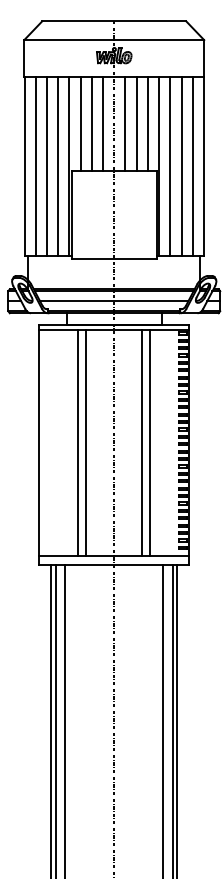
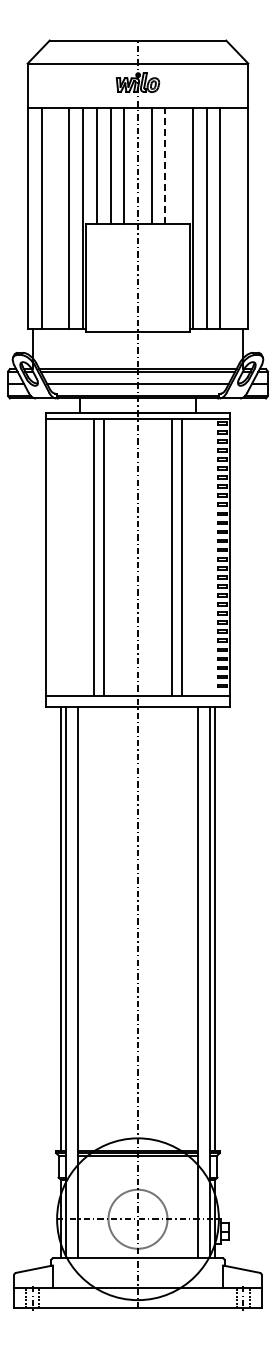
line: (148, 123) -> (179, 165), removed
line: (136, 124) -> (165, 166), solid -> dashed
line: (46, 166) -> (55, 218), removed
line: (192, 166) -> (234, 218), removed

